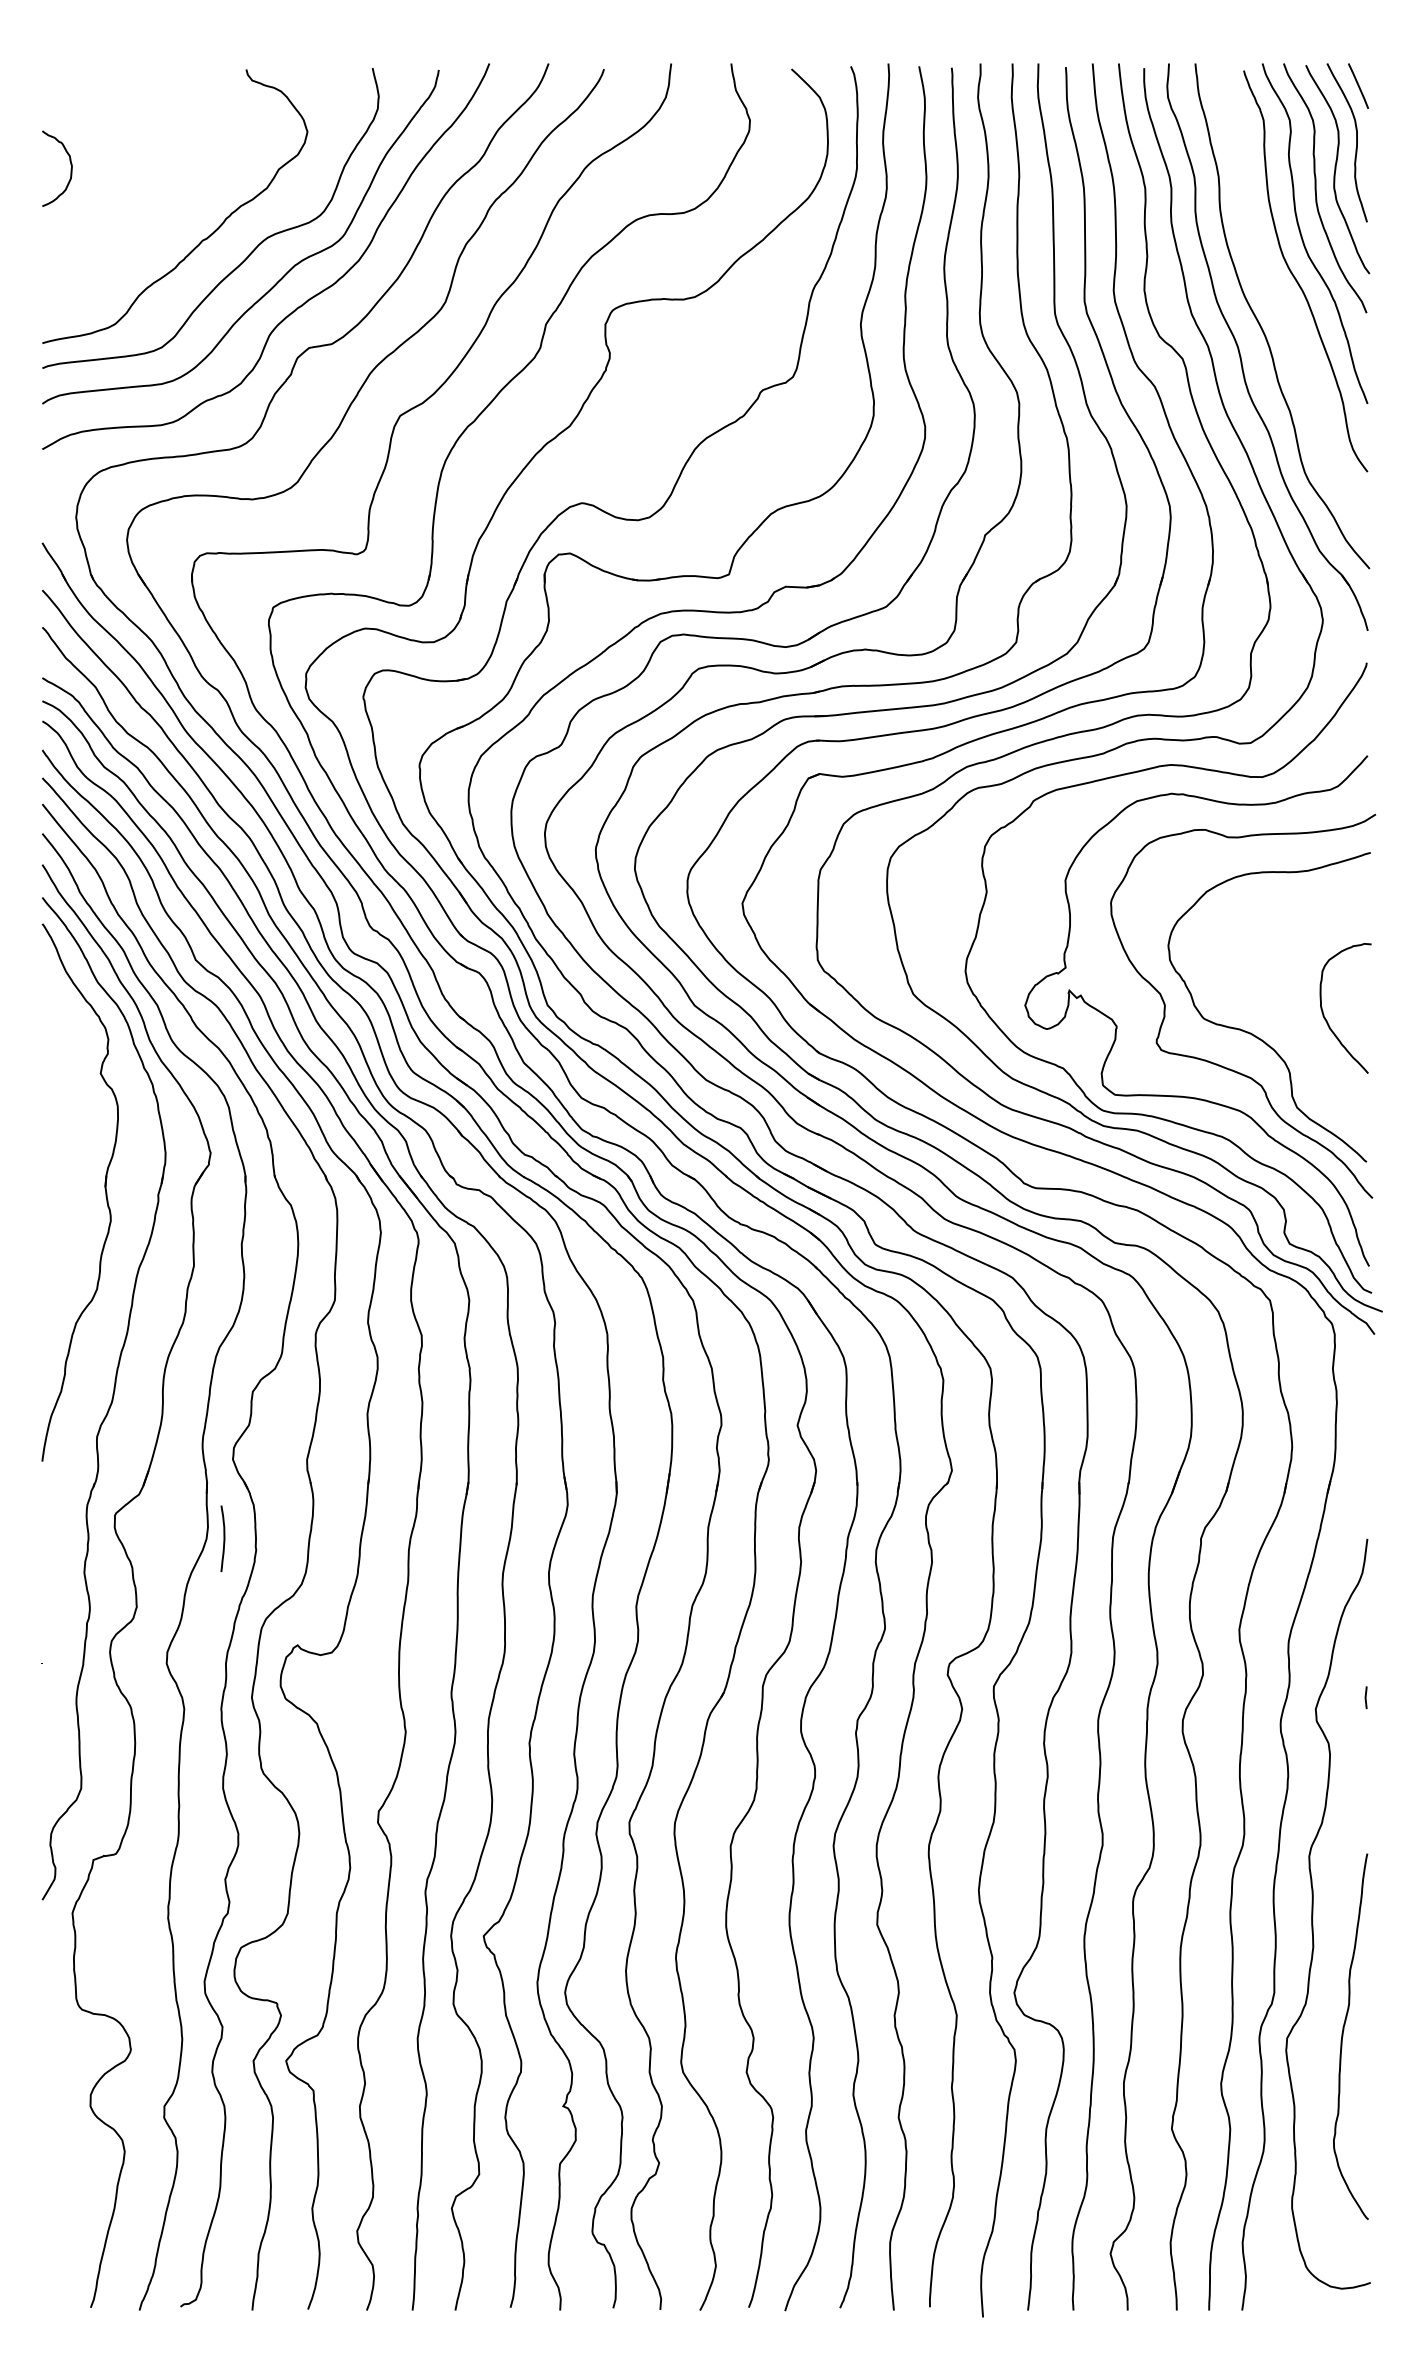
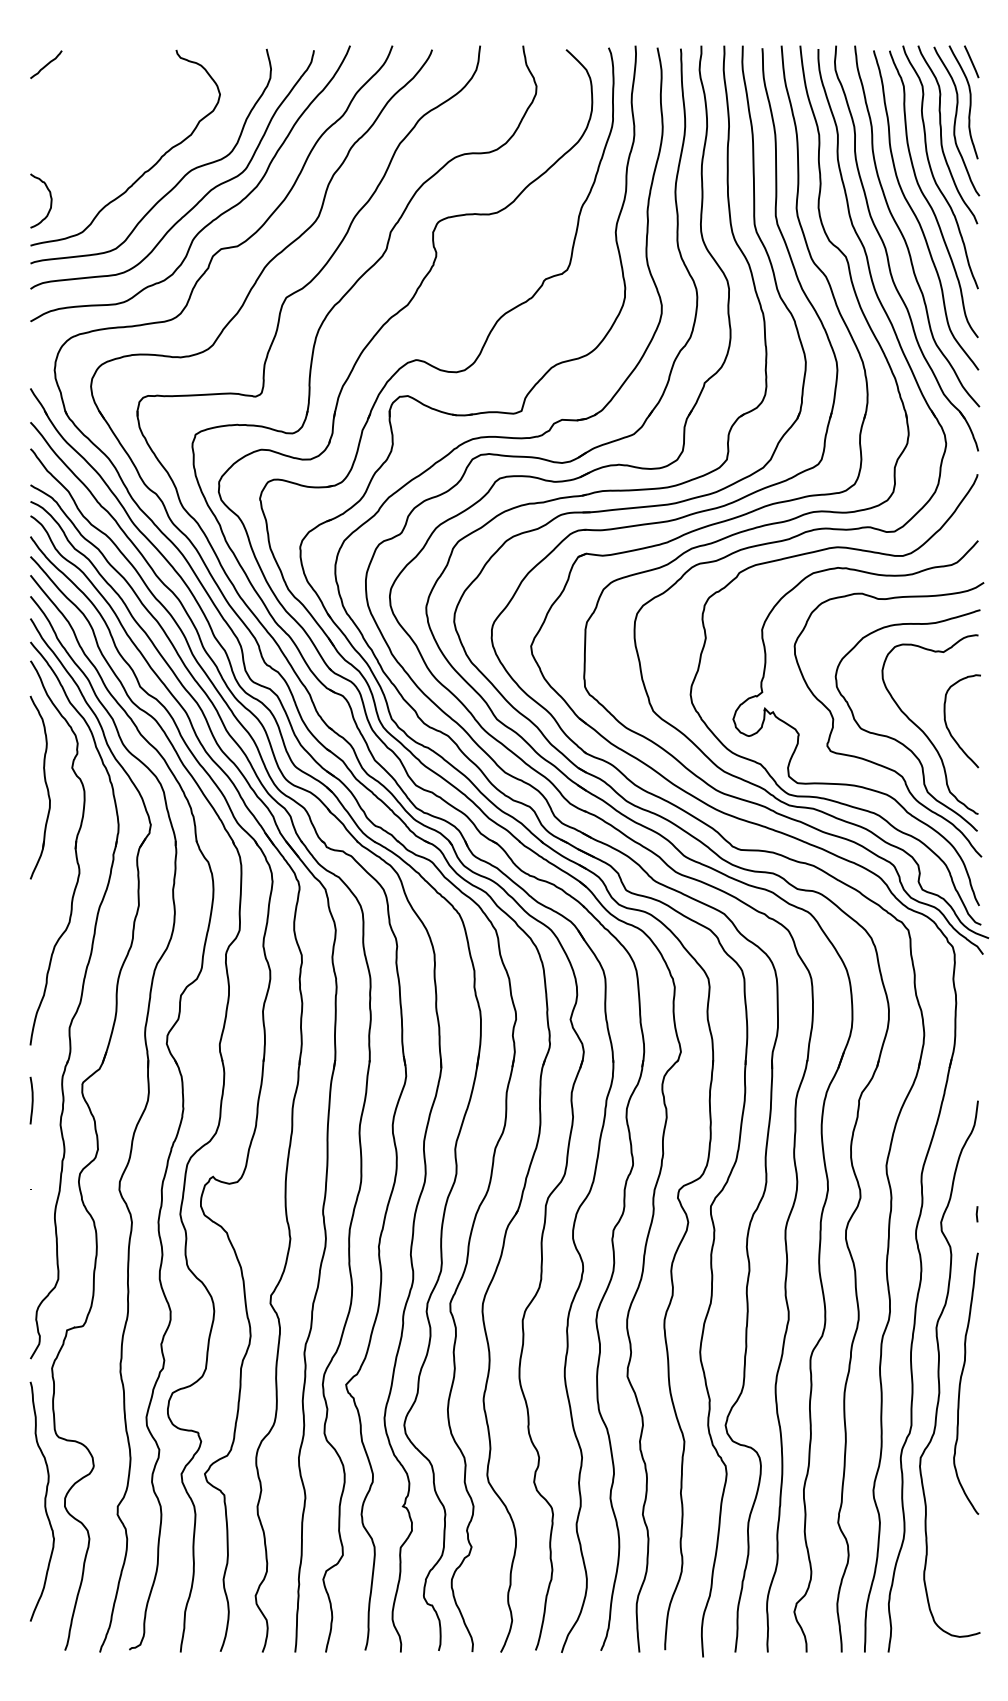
curve: (64, 89) -> (46, 64), added
curve: (70, 168) -> (50, 200), moved
curve: (1280, 300) -> (915, 215), added
curve: (1290, 1021) -> (923, 730), added
part: (63, 1097) -> (45, 785), added
curve: (223, 1538) -> (32, 1100), moved
curve: (1343, 2036) -> (960, 1383), moved
curve: (62, 2099) -> (44, 1501), added

